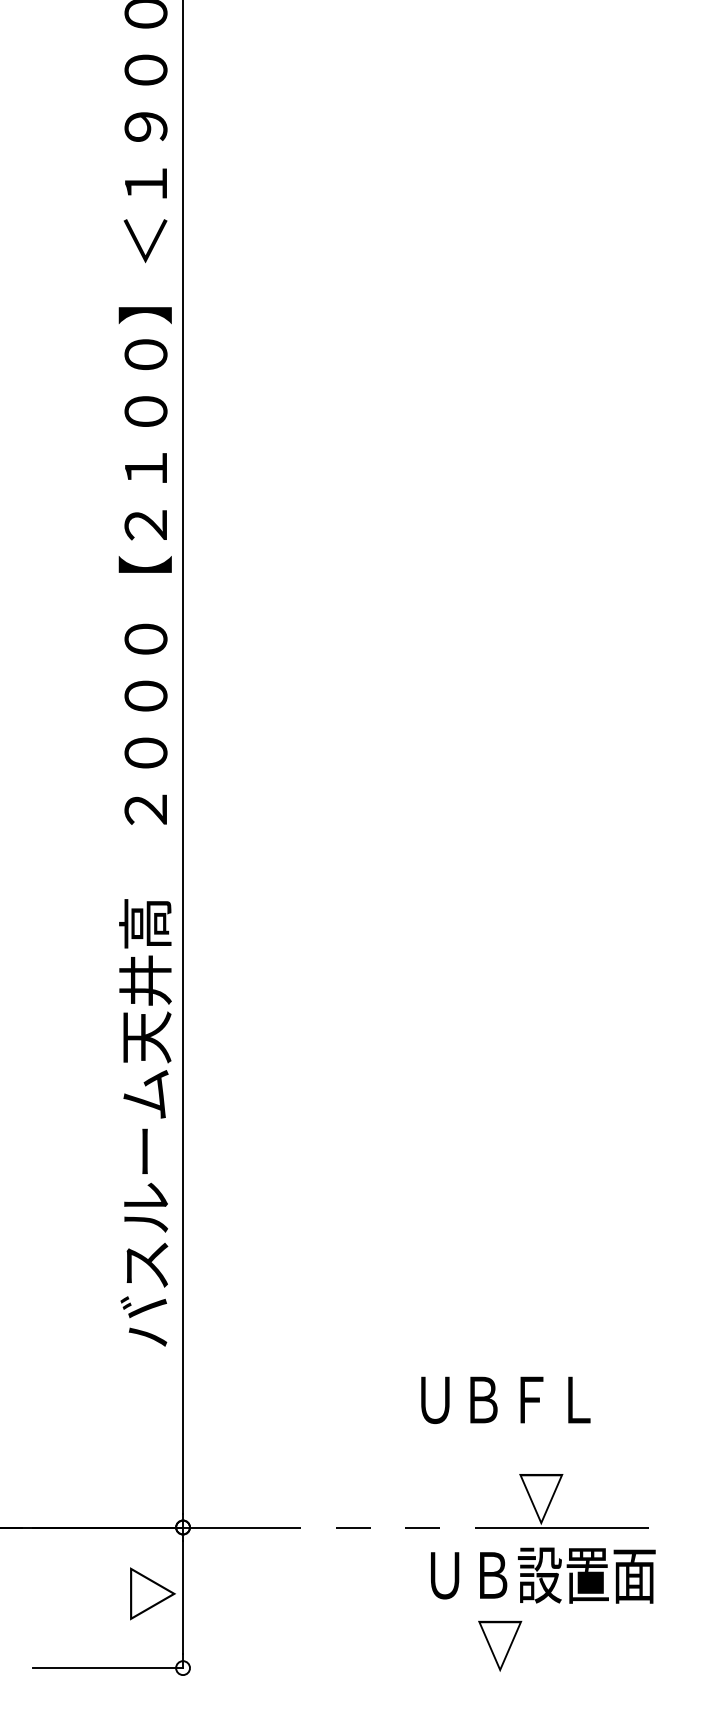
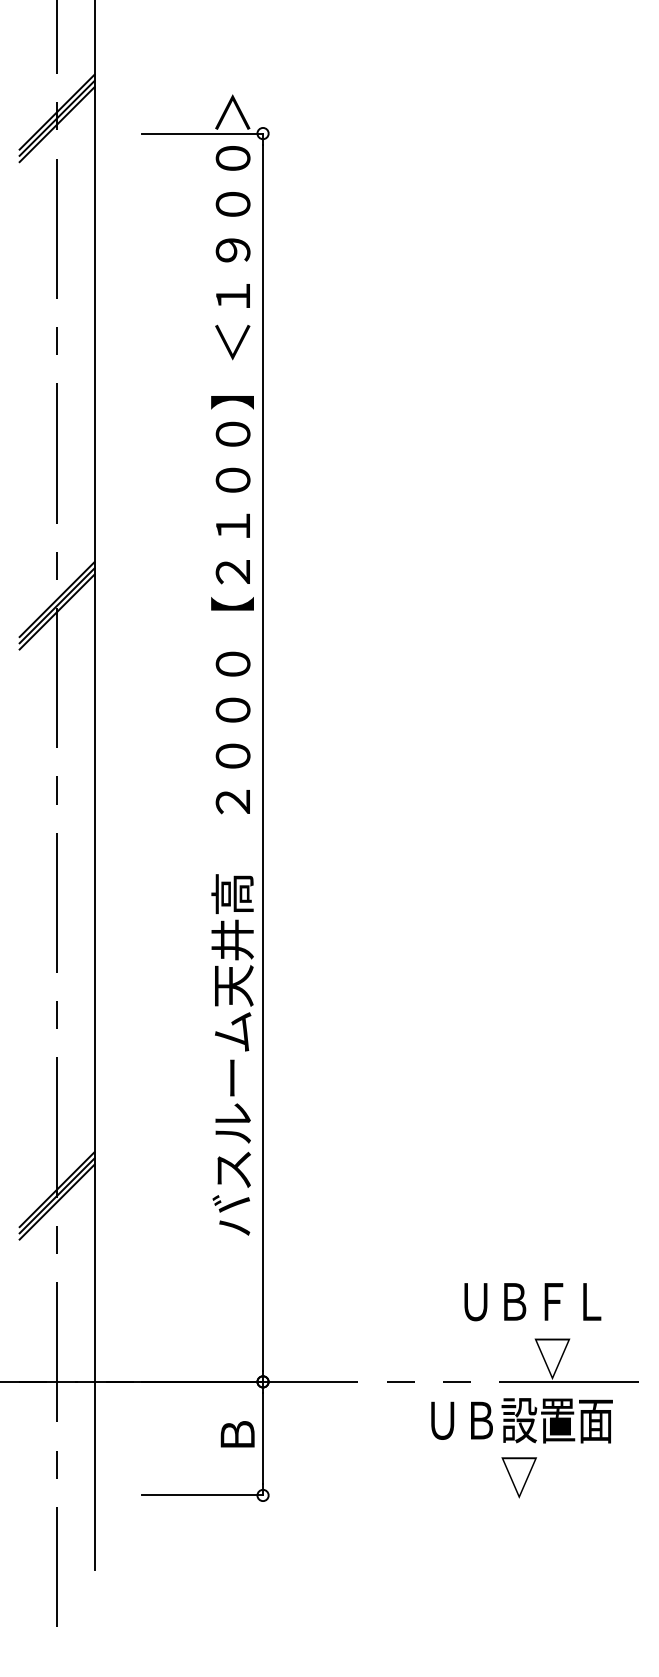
text: (505, 1400) -> (532, 1302), moved
text: (542, 1575) -> (521, 1420), moved
text: (152, 1593) -> (238, 1435), ▽ -> Ｂ

